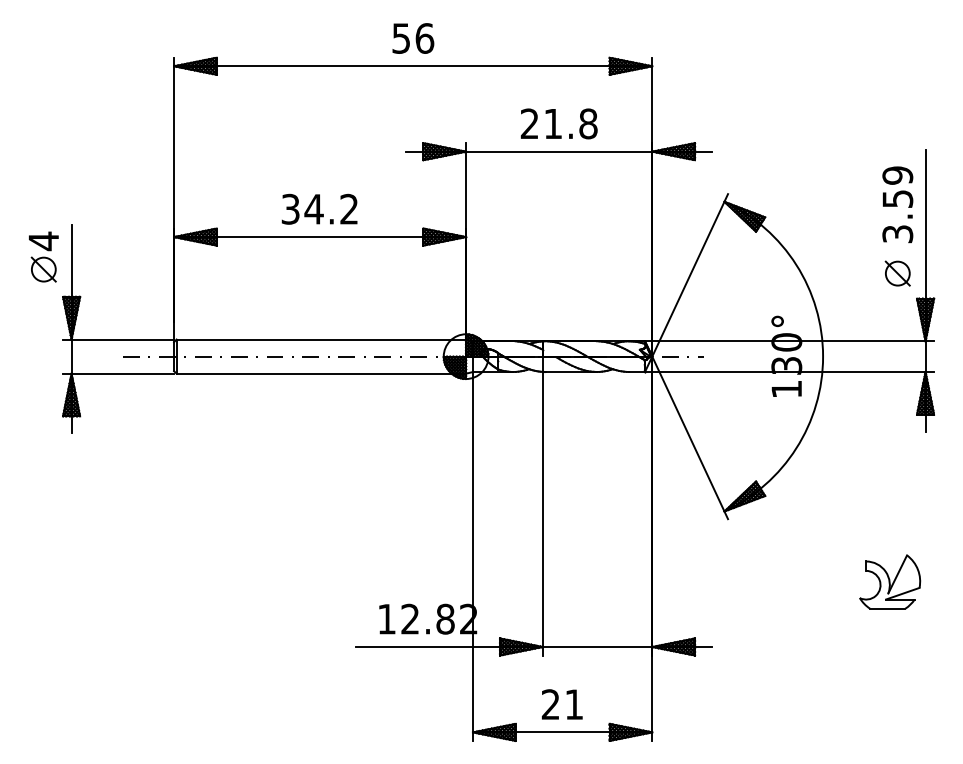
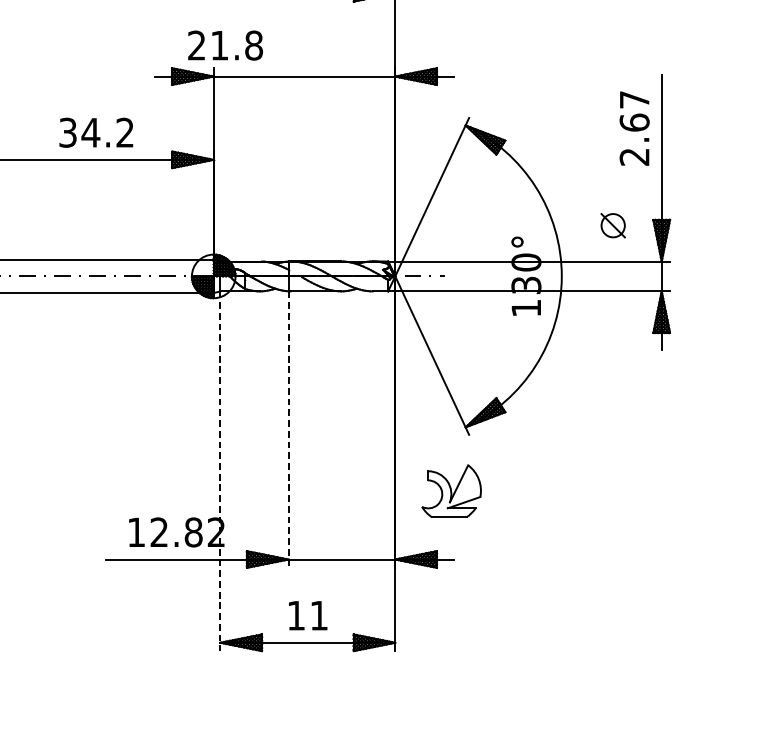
text: (558, 123) -> (224, 45), moved
text: (897, 204) -> (634, 128), 3.59 -> 2.67
text: (319, 208) -> (96, 131), moved
part: (897, 273) -> (612, 225), moved
line: (542, 513) -> (288, 429), solid -> dashed
line: (472, 556) -> (219, 471), solid -> dashed
part: (890, 581) -> (452, 490), moved
text: (550, 704) -> (296, 615), 21 -> 11

